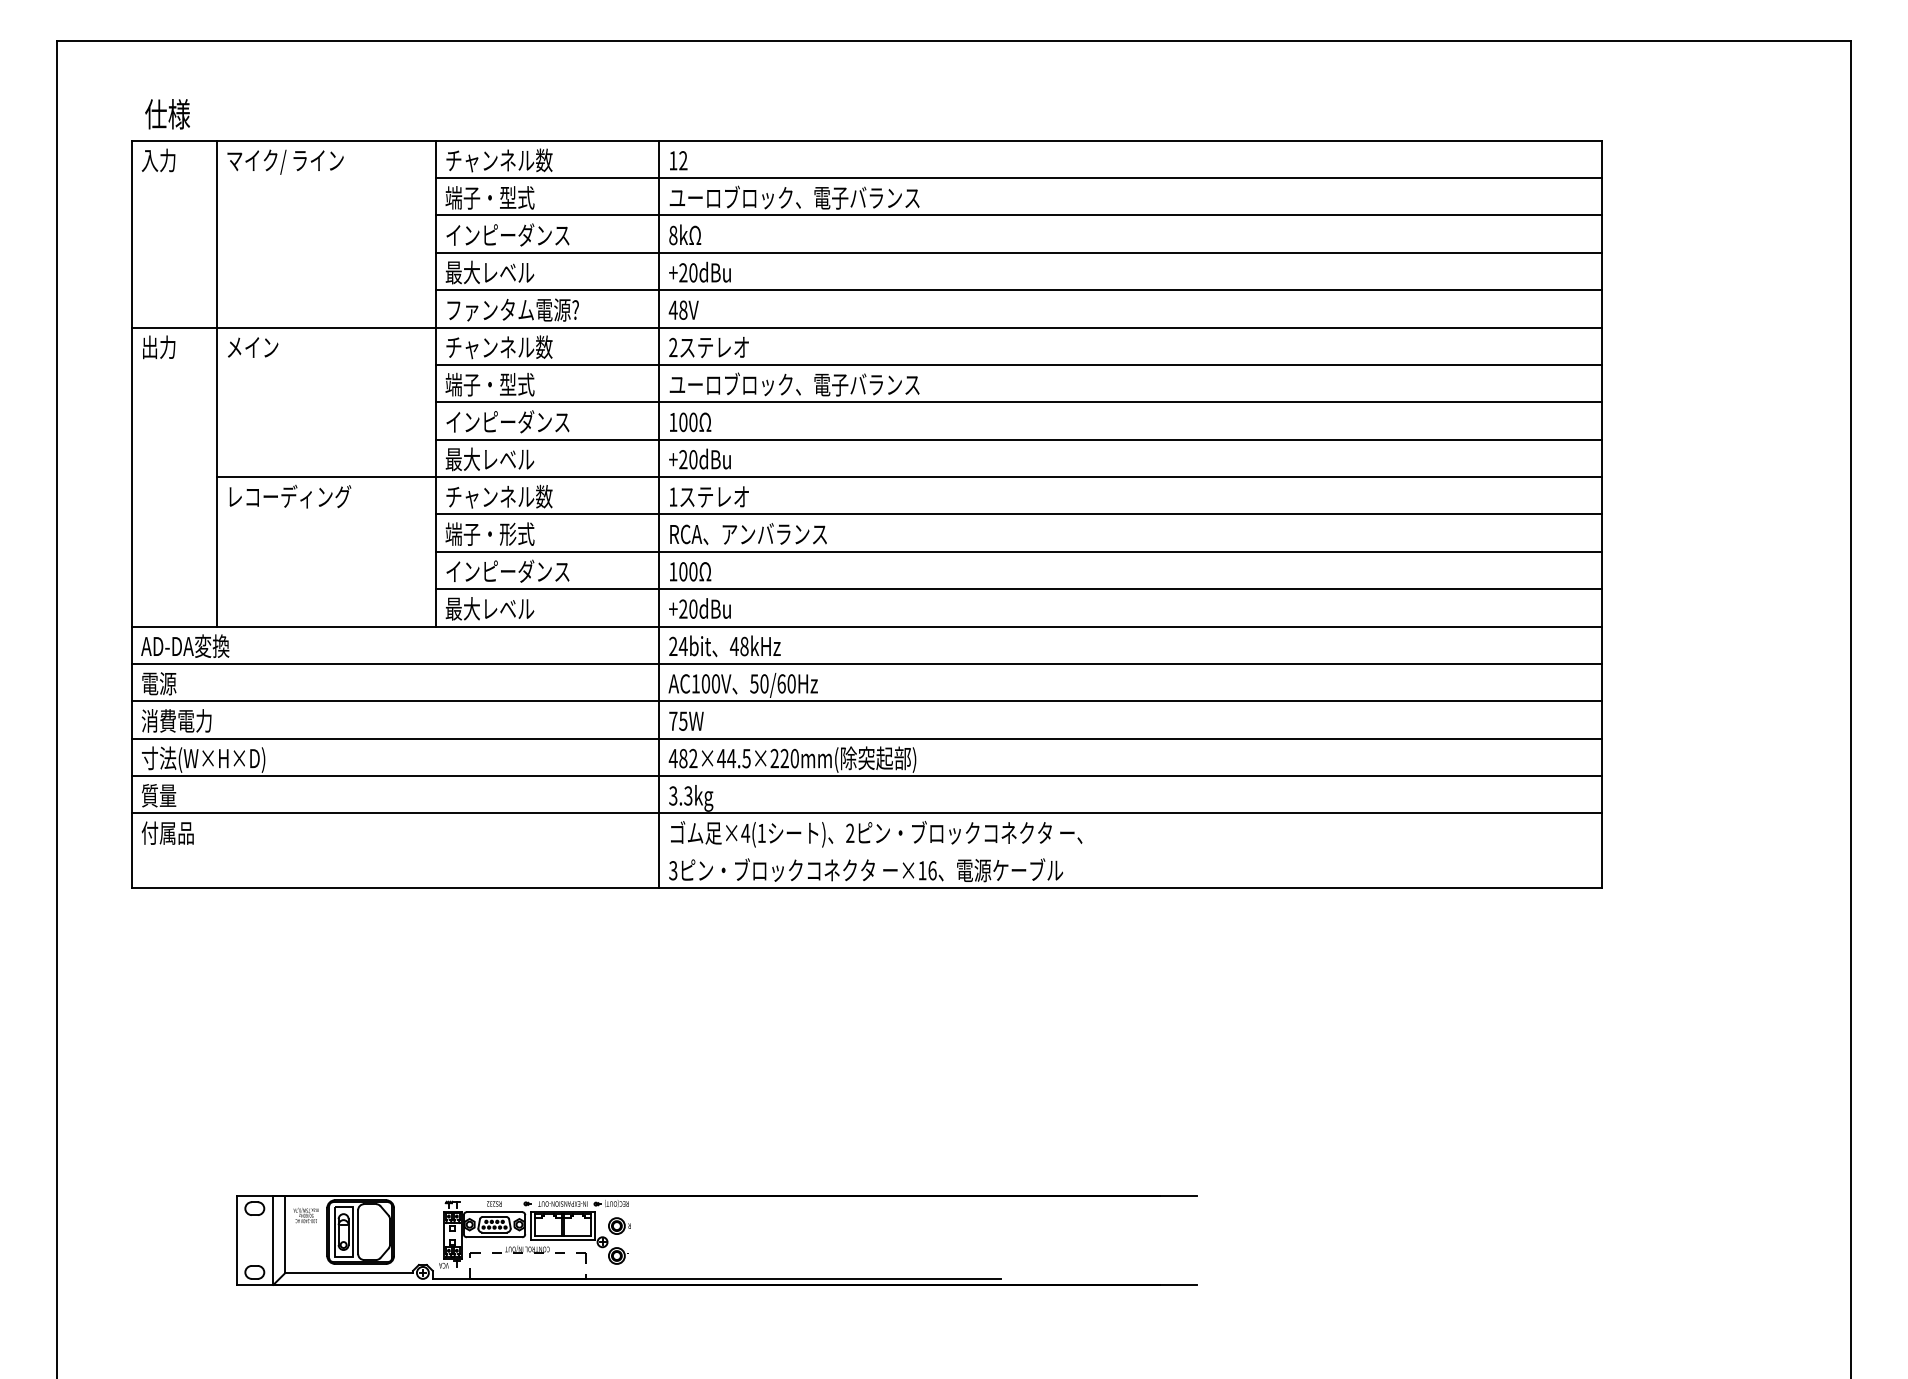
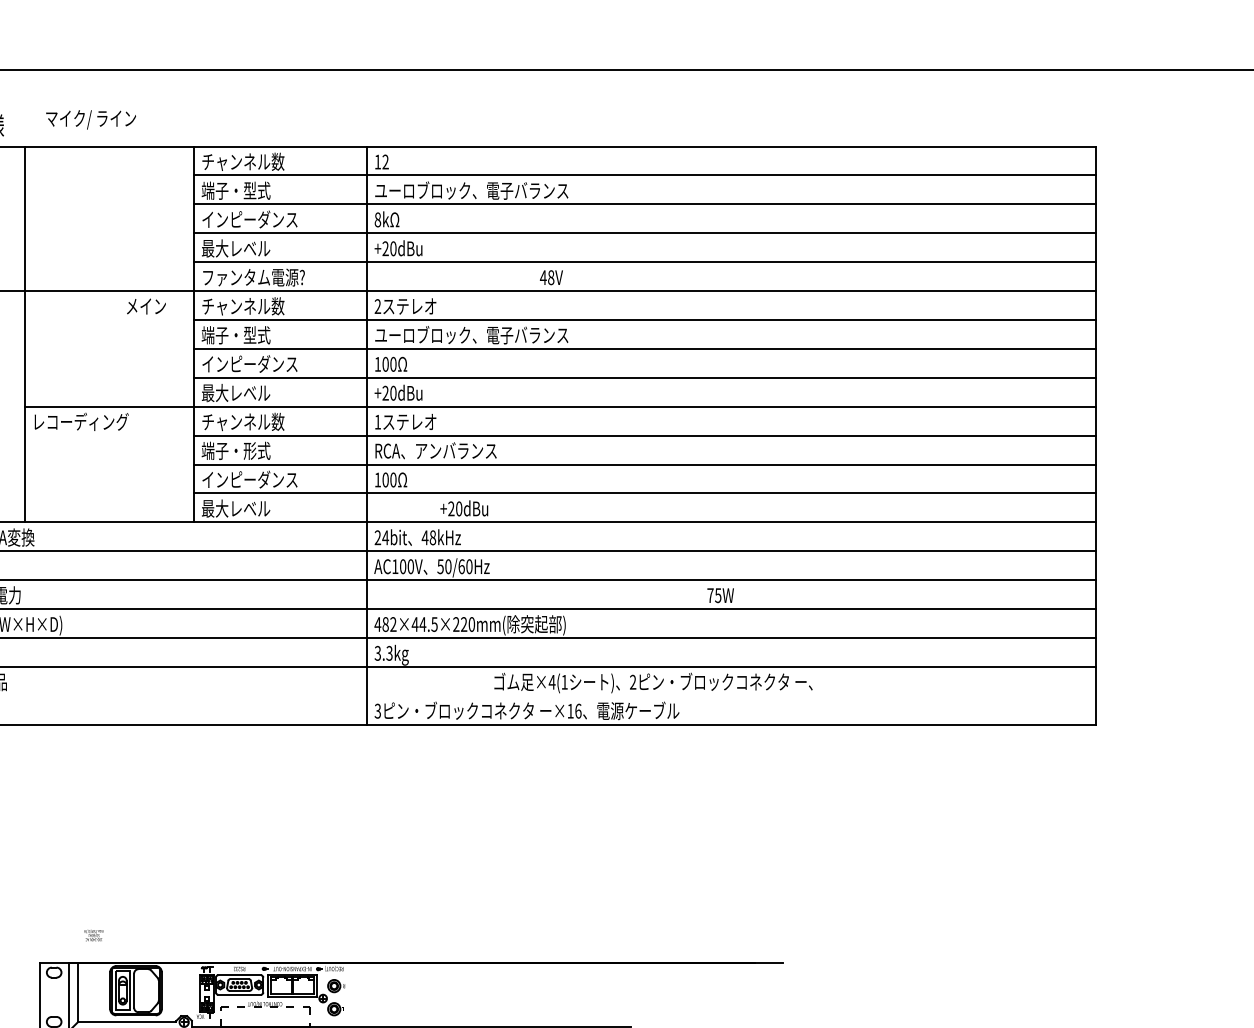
text: (285, 161) -> (91, 119), moved
text: (683, 309) -> (551, 277), moved
text: (253, 347) -> (146, 306), moved
text: (699, 608) -> (463, 508), moved
text: (686, 720) -> (720, 595), moved
text: (876, 834) -> (653, 683), moved
text: (305, 1215) -> (93, 935), moved

